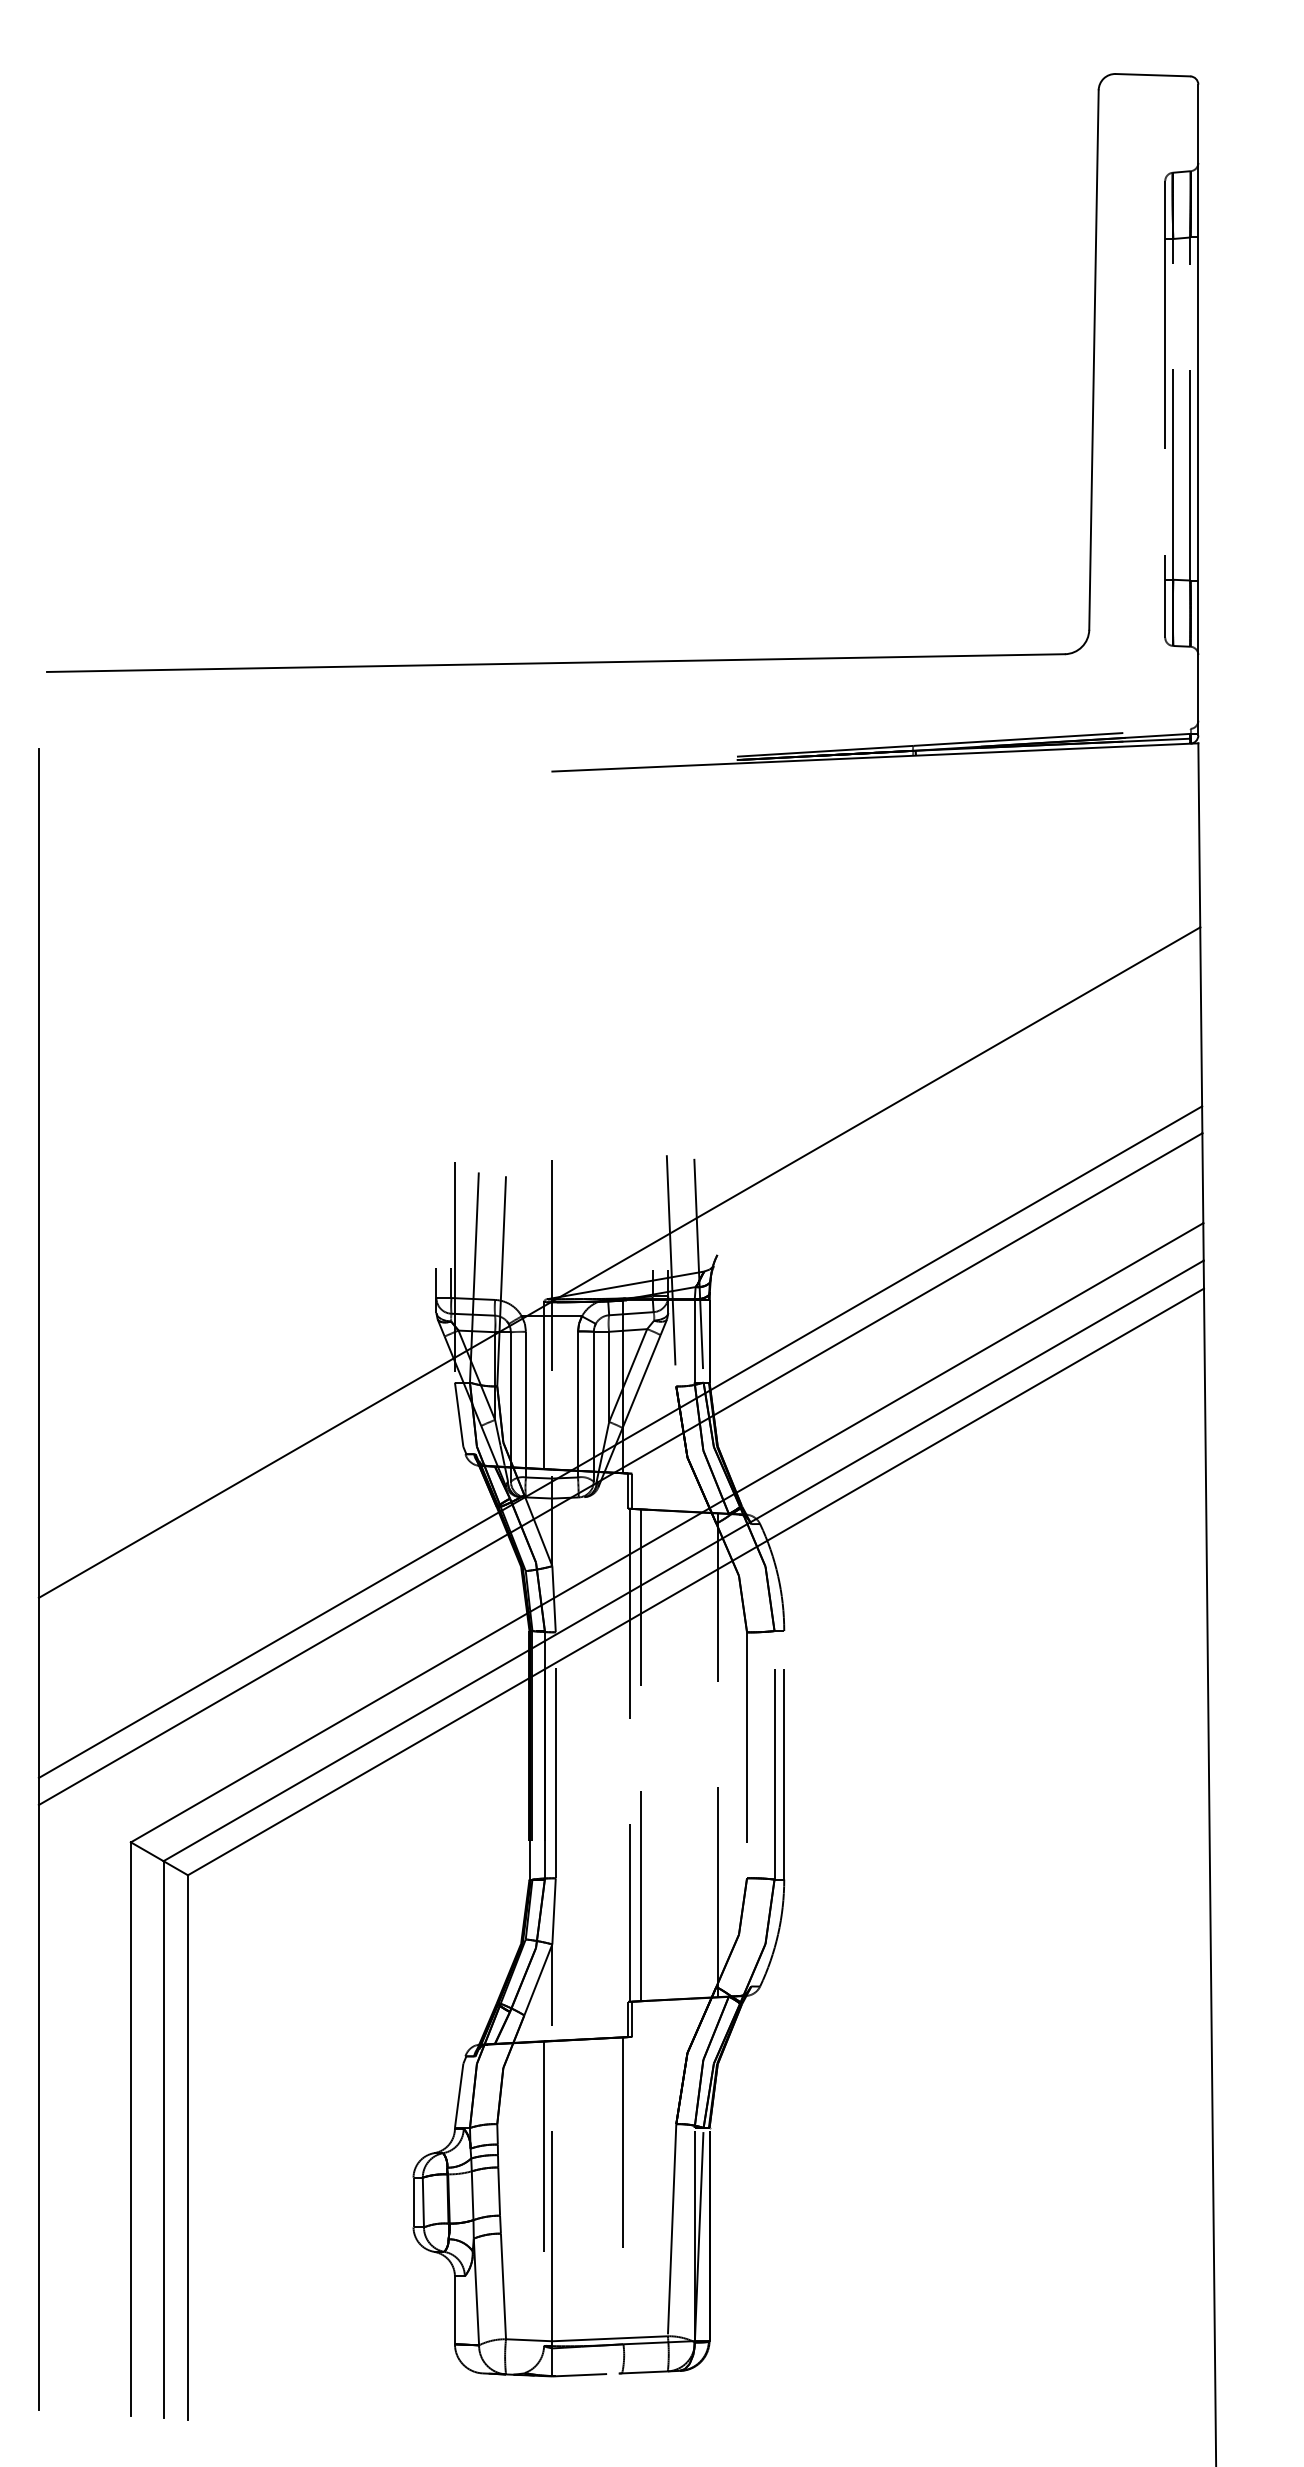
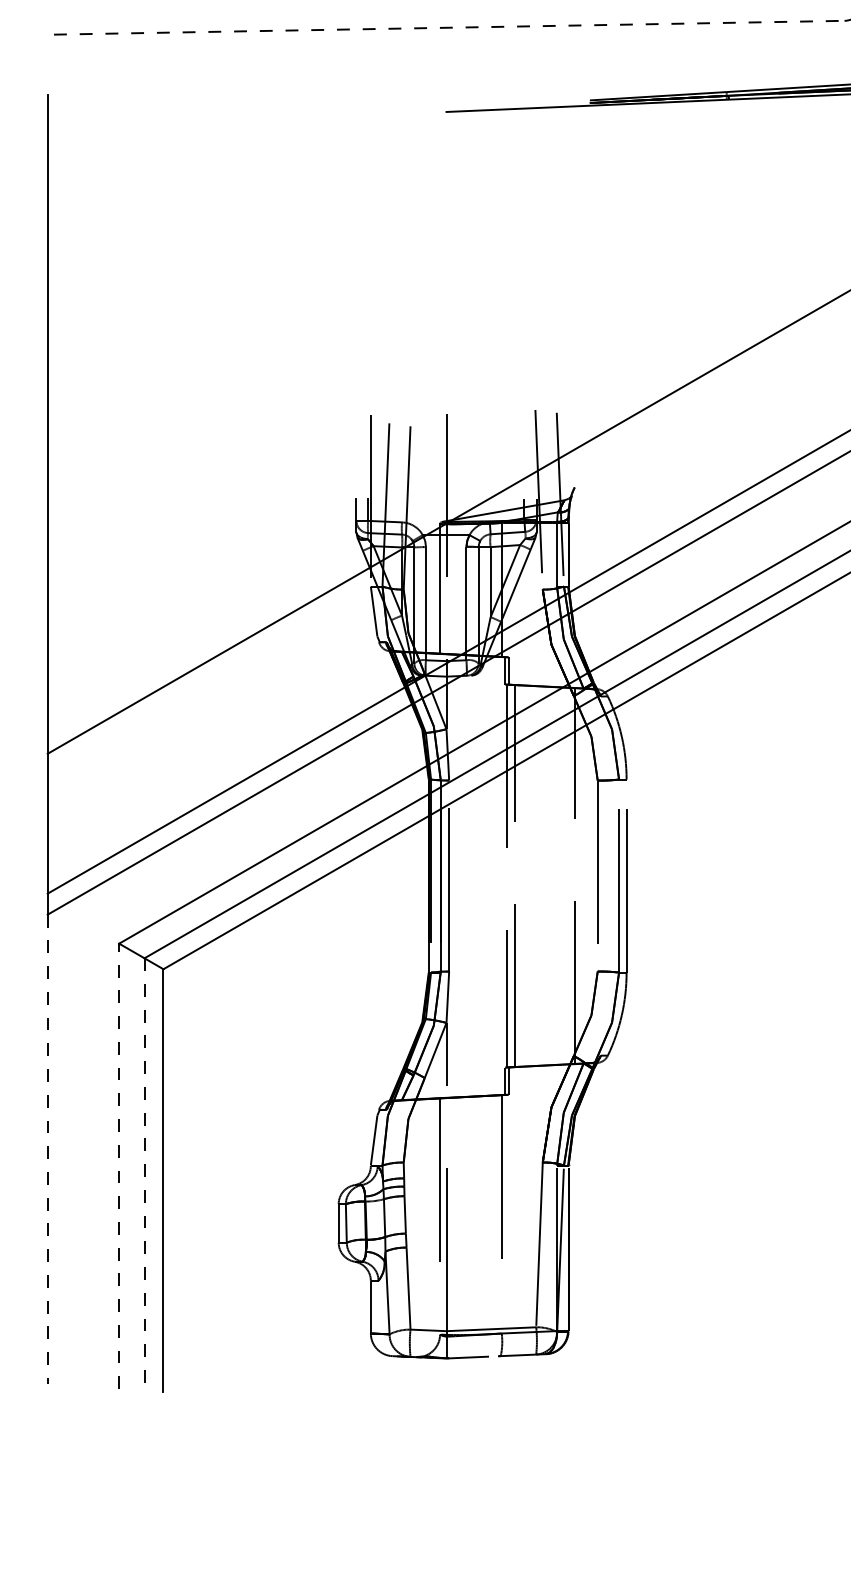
line: (555, 663) -> (448, 28), solid -> dashed
line: (38, 2107) -> (47, 1149), solid -> dashed
line: (130, 2129) -> (118, 1166), solid -> dashed
line: (163, 2139) -> (144, 1174), solid -> dashed

